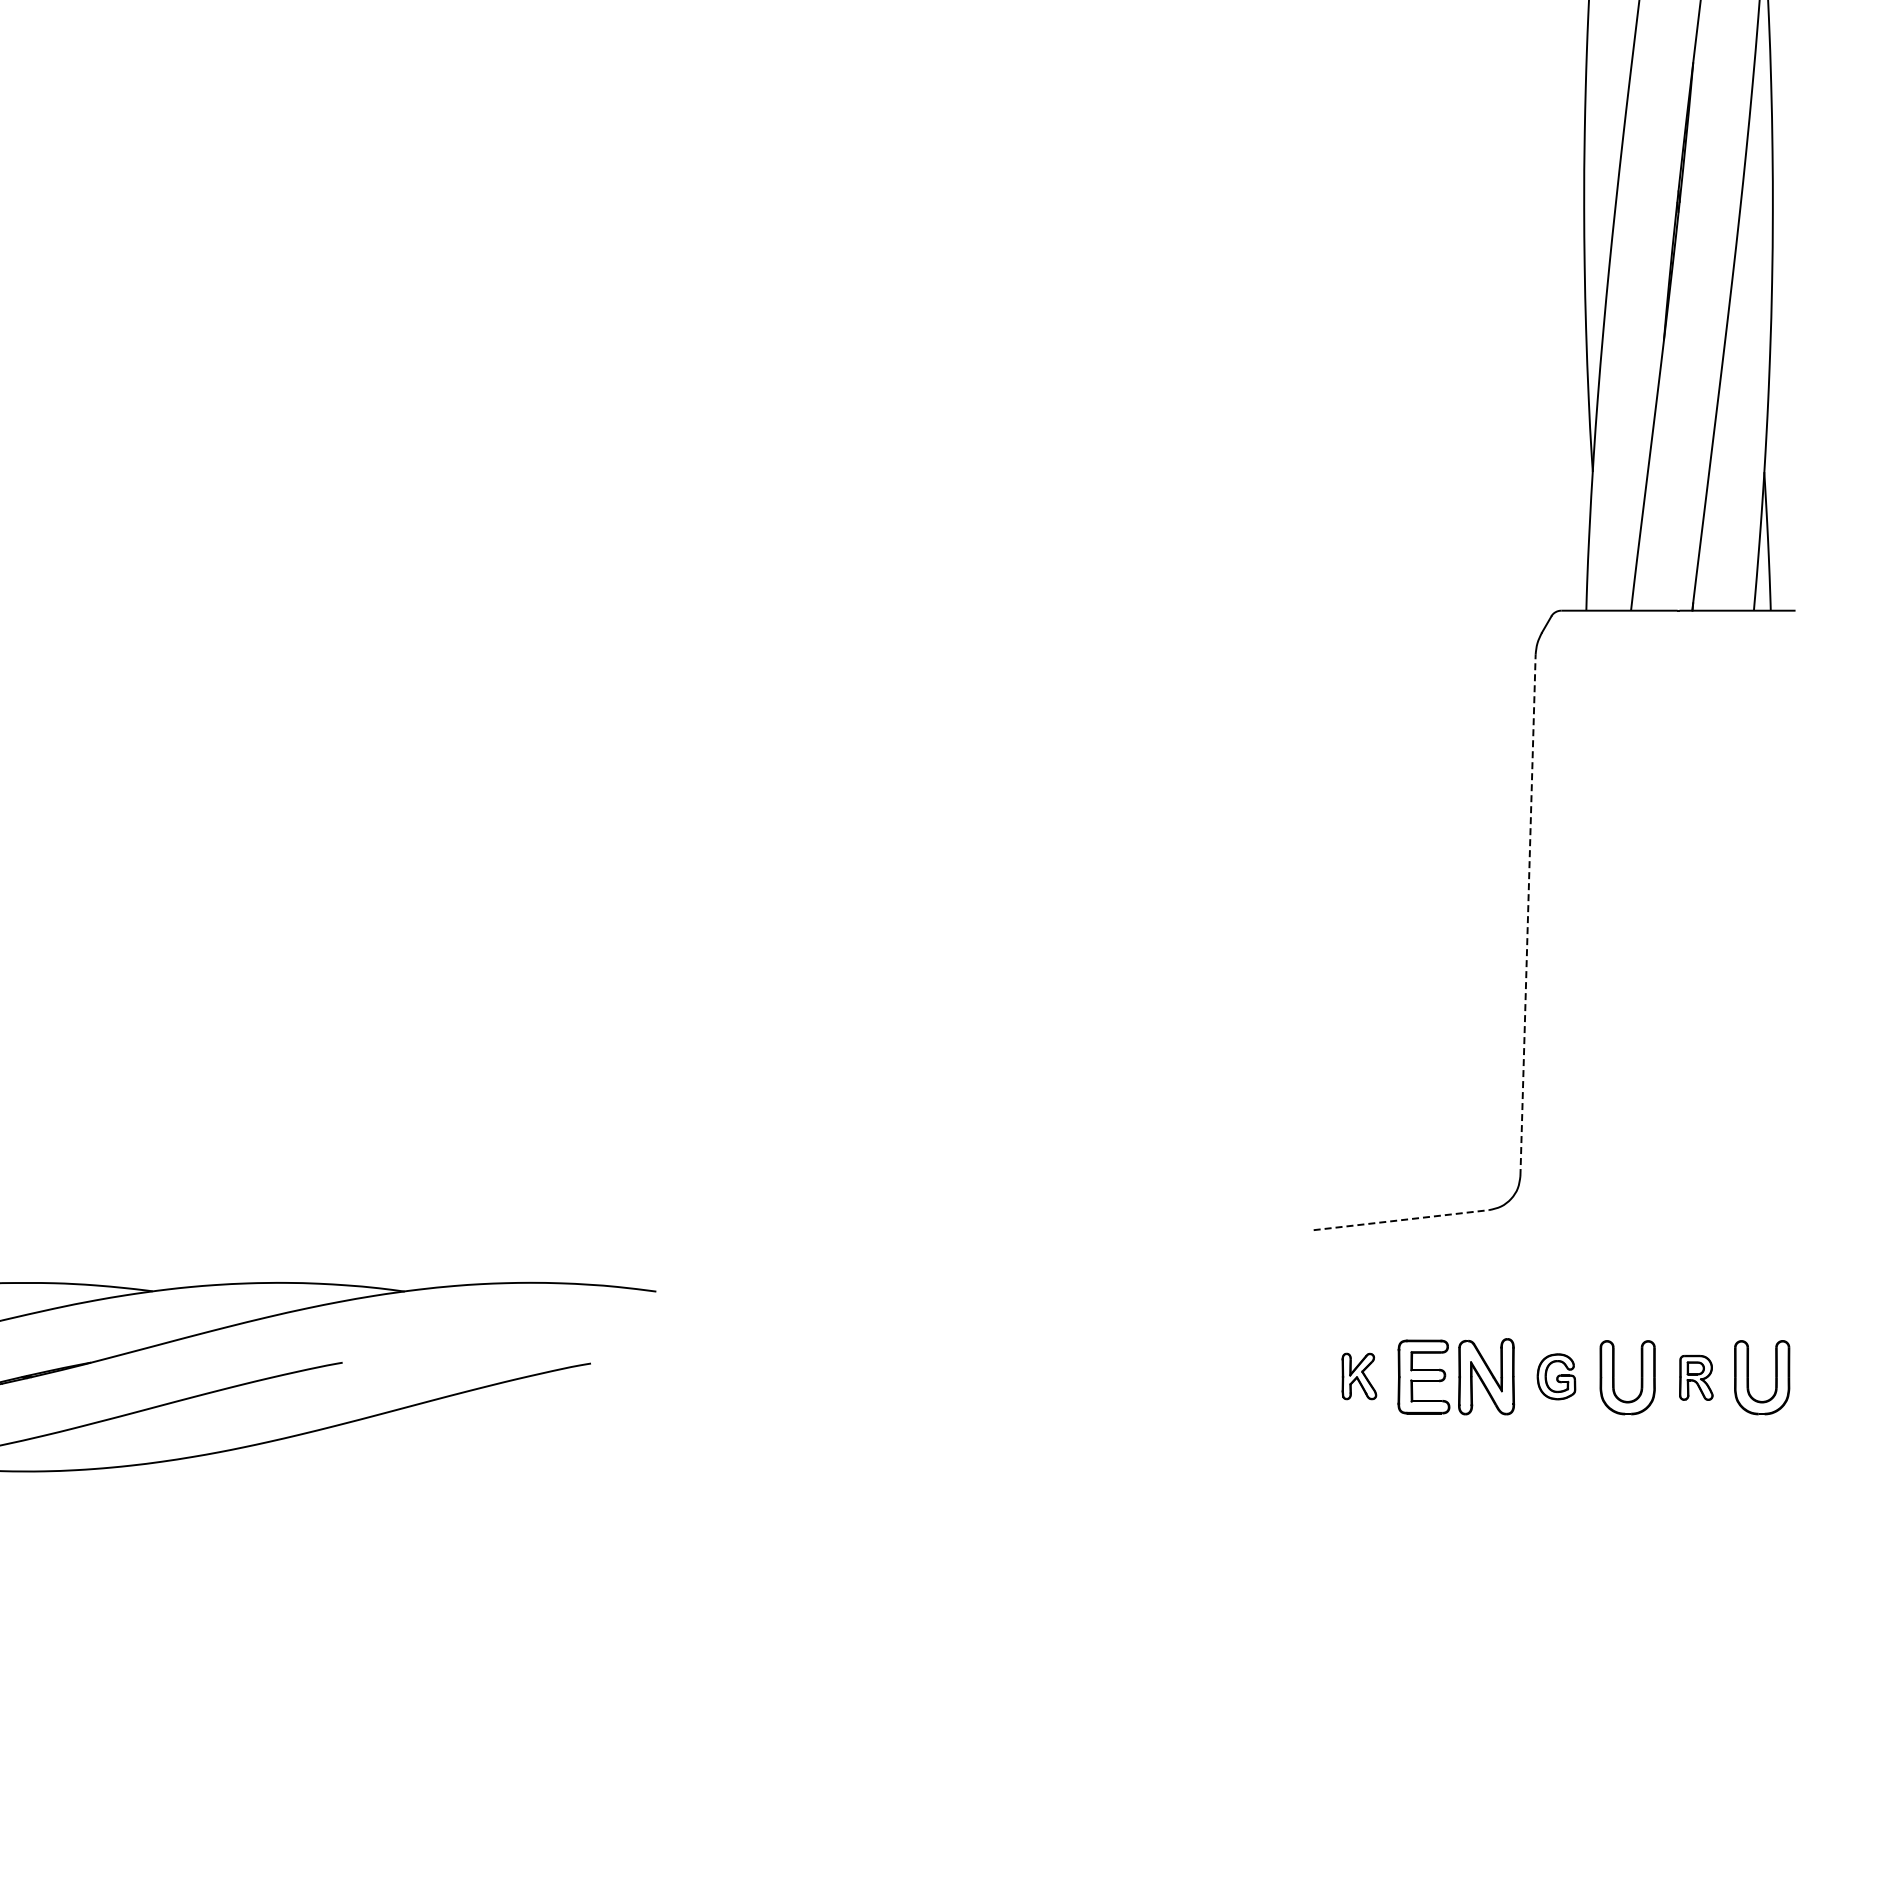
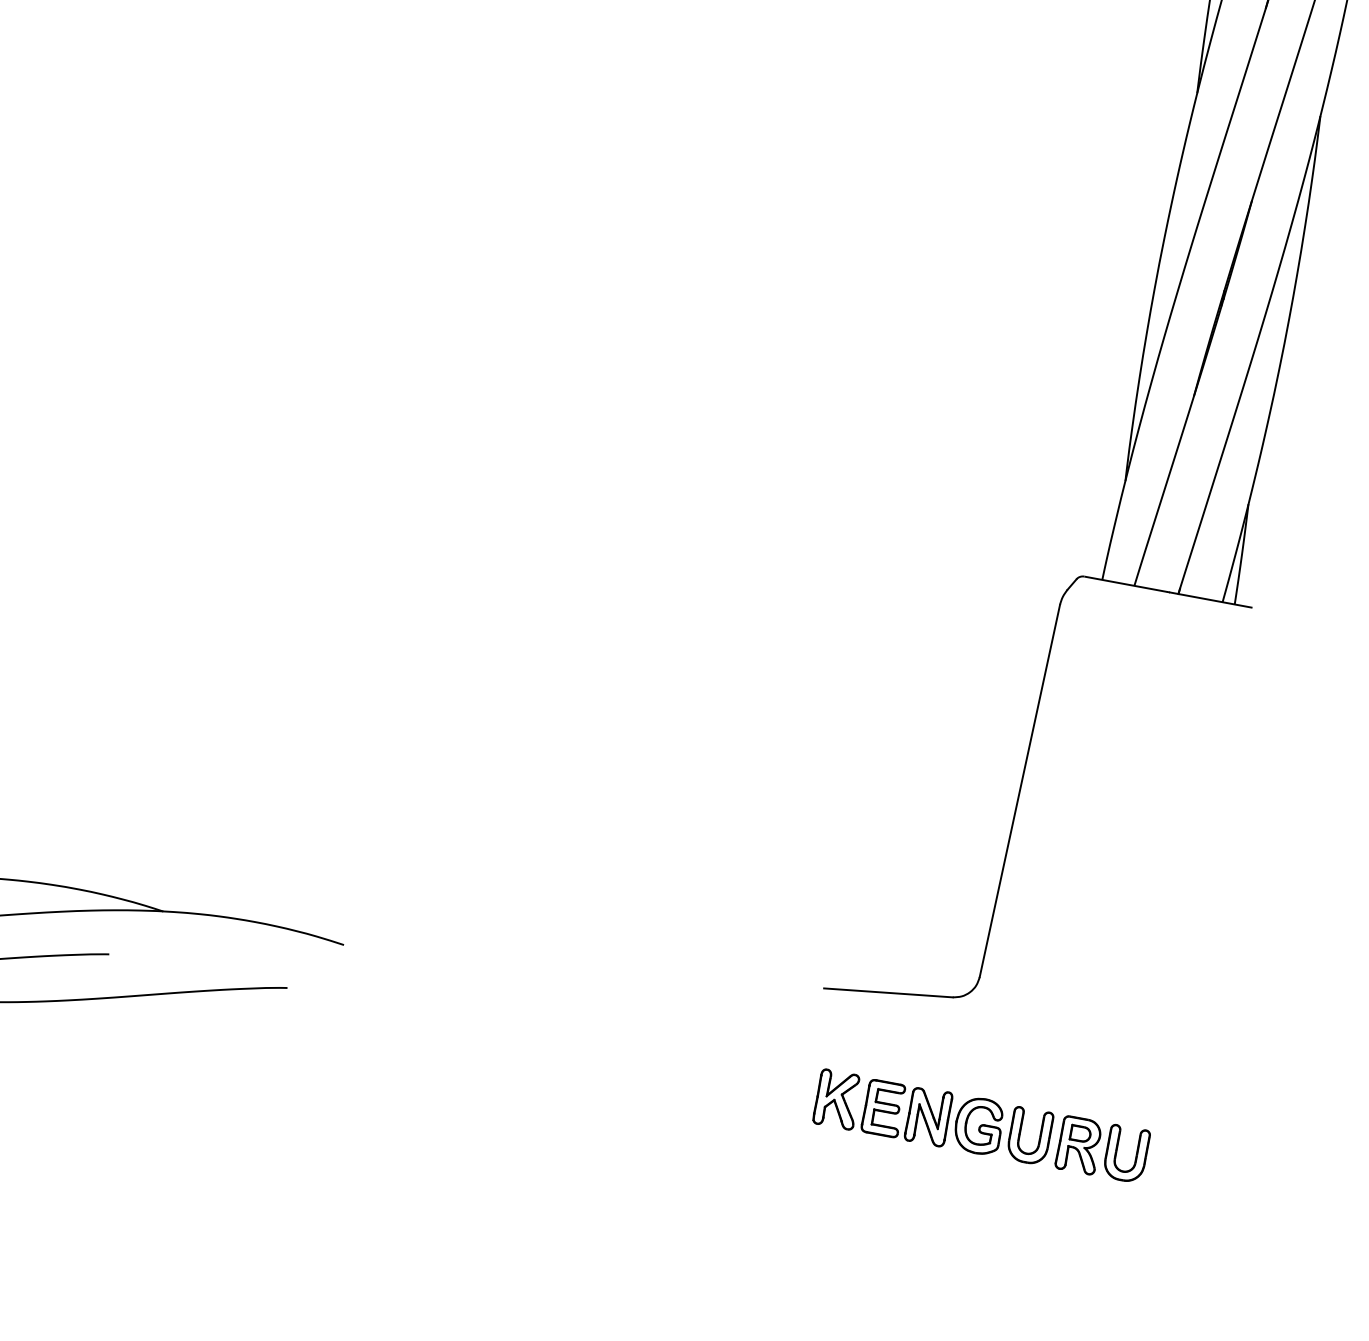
line: (1528, 915) -> (1020, 791), dashed -> solid
line: (1401, 1220) -> (888, 993), dashed -> solid
part: (1359, 1376) -> (837, 1099), size x1.67
part: (1556, 1376) -> (978, 1125), size x1.67
part: (1696, 1377) -> (1079, 1145), size x1.67

